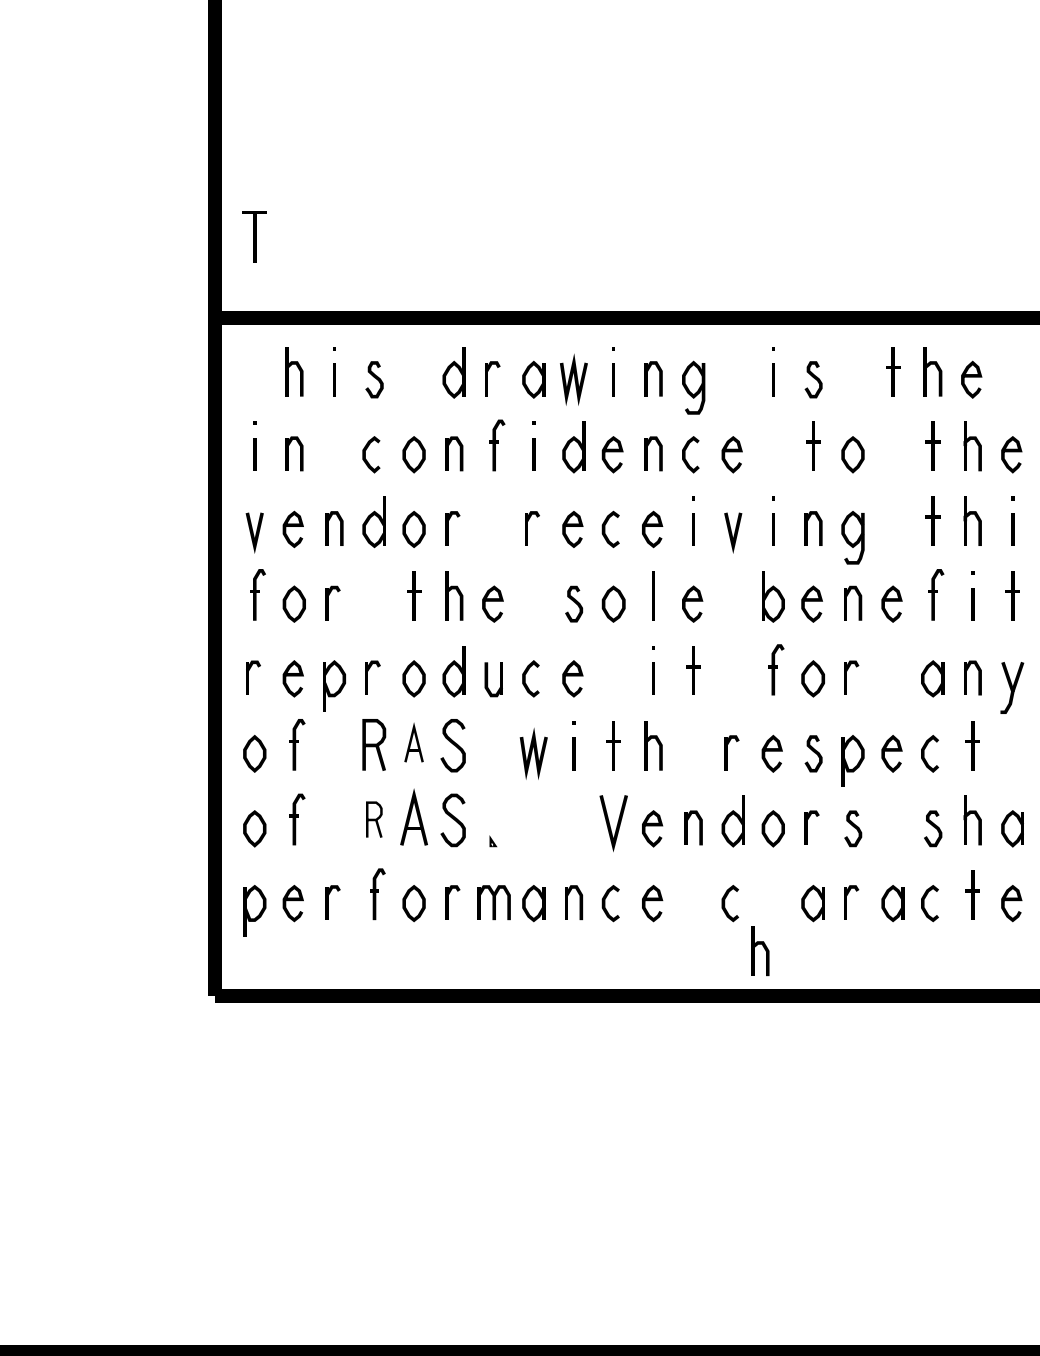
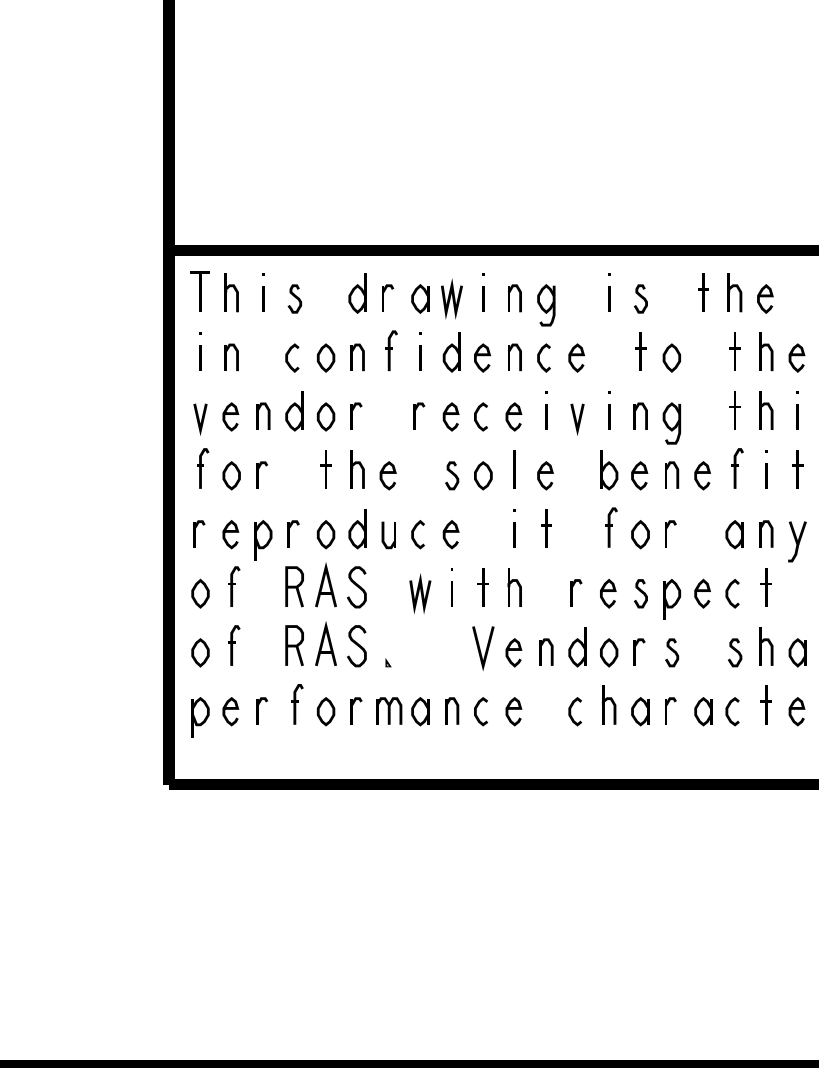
part: (254, 236) -> (200, 291), moved
part: (413, 742) -> (325, 584), size x1.43
part: (374, 819) -> (294, 645), size x1.43
part: (760, 951) -> (609, 705), moved

